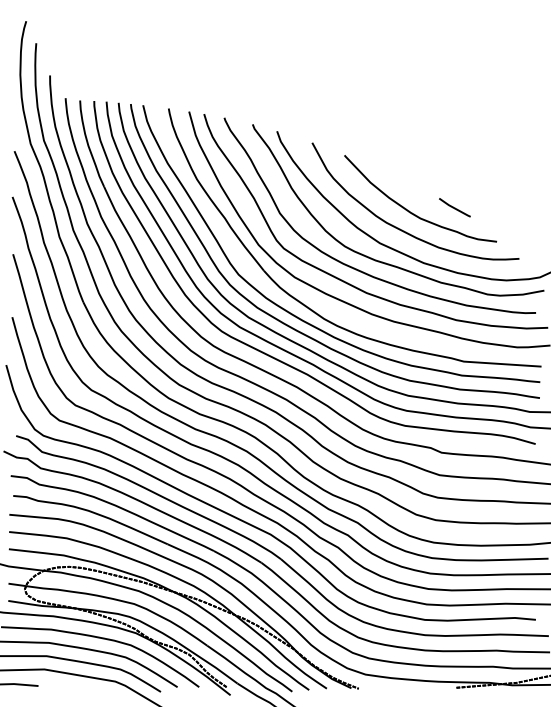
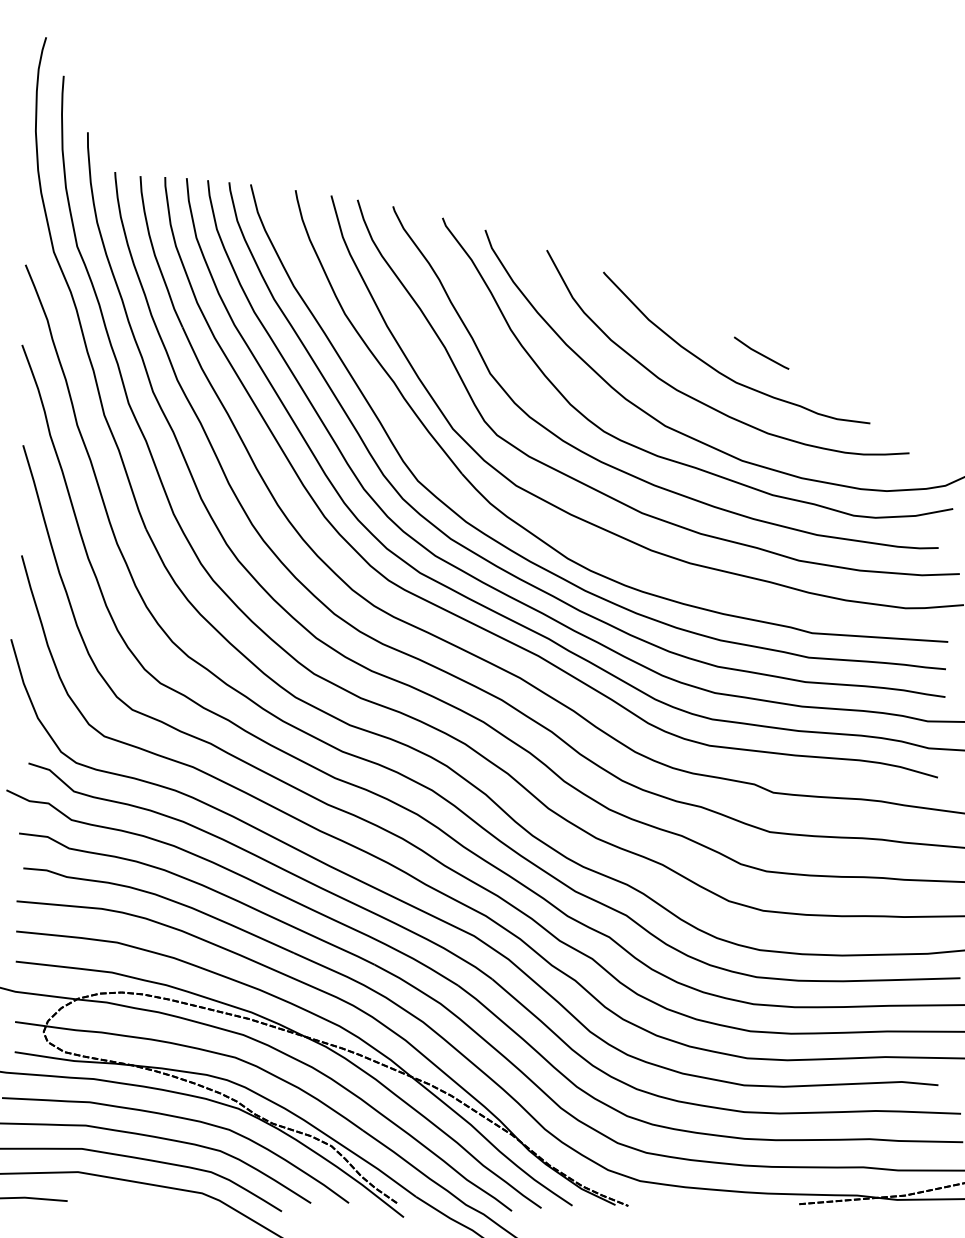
line: (454, 207) -> (760, 352), moved

